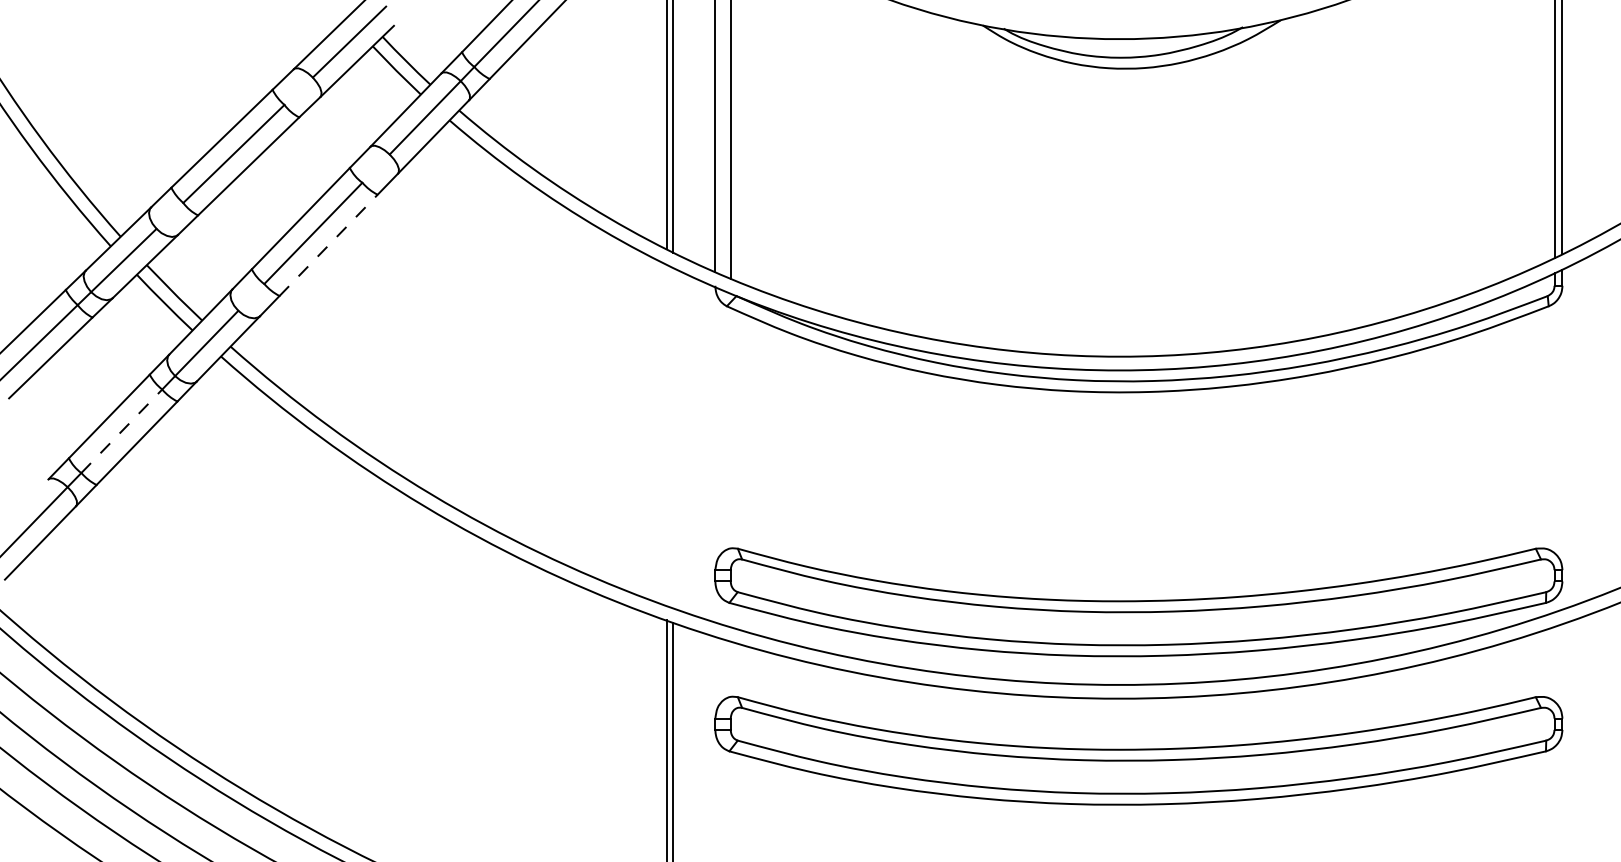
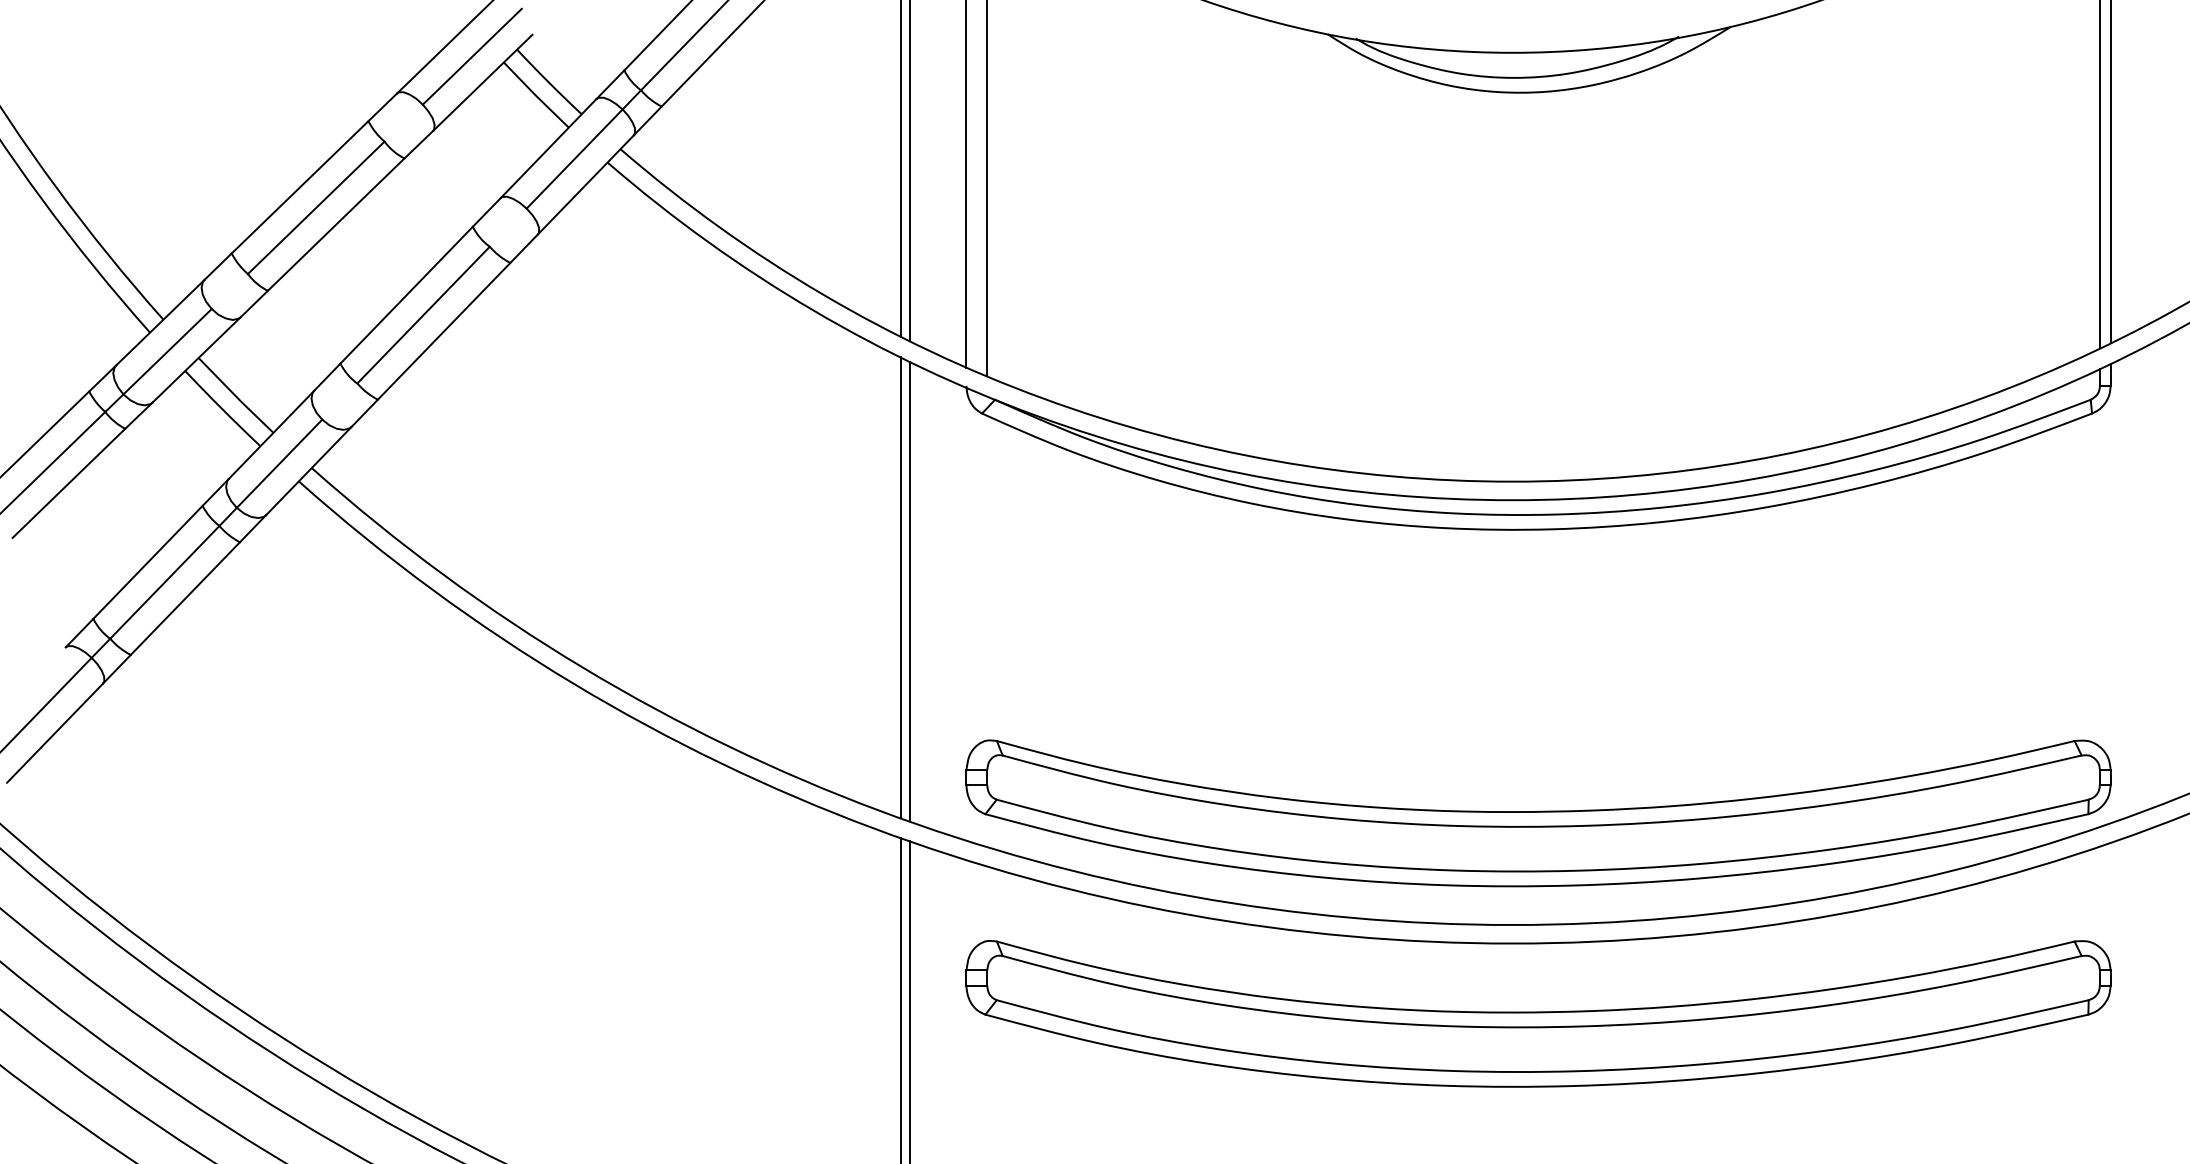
line: (328, 245) -> (444, 331), dashed -> solid
line: (122, 431) -> (165, 582), dashed -> solid
line: (666, 435) -> (900, 587), added
line: (673, 438) -> (909, 591), added

